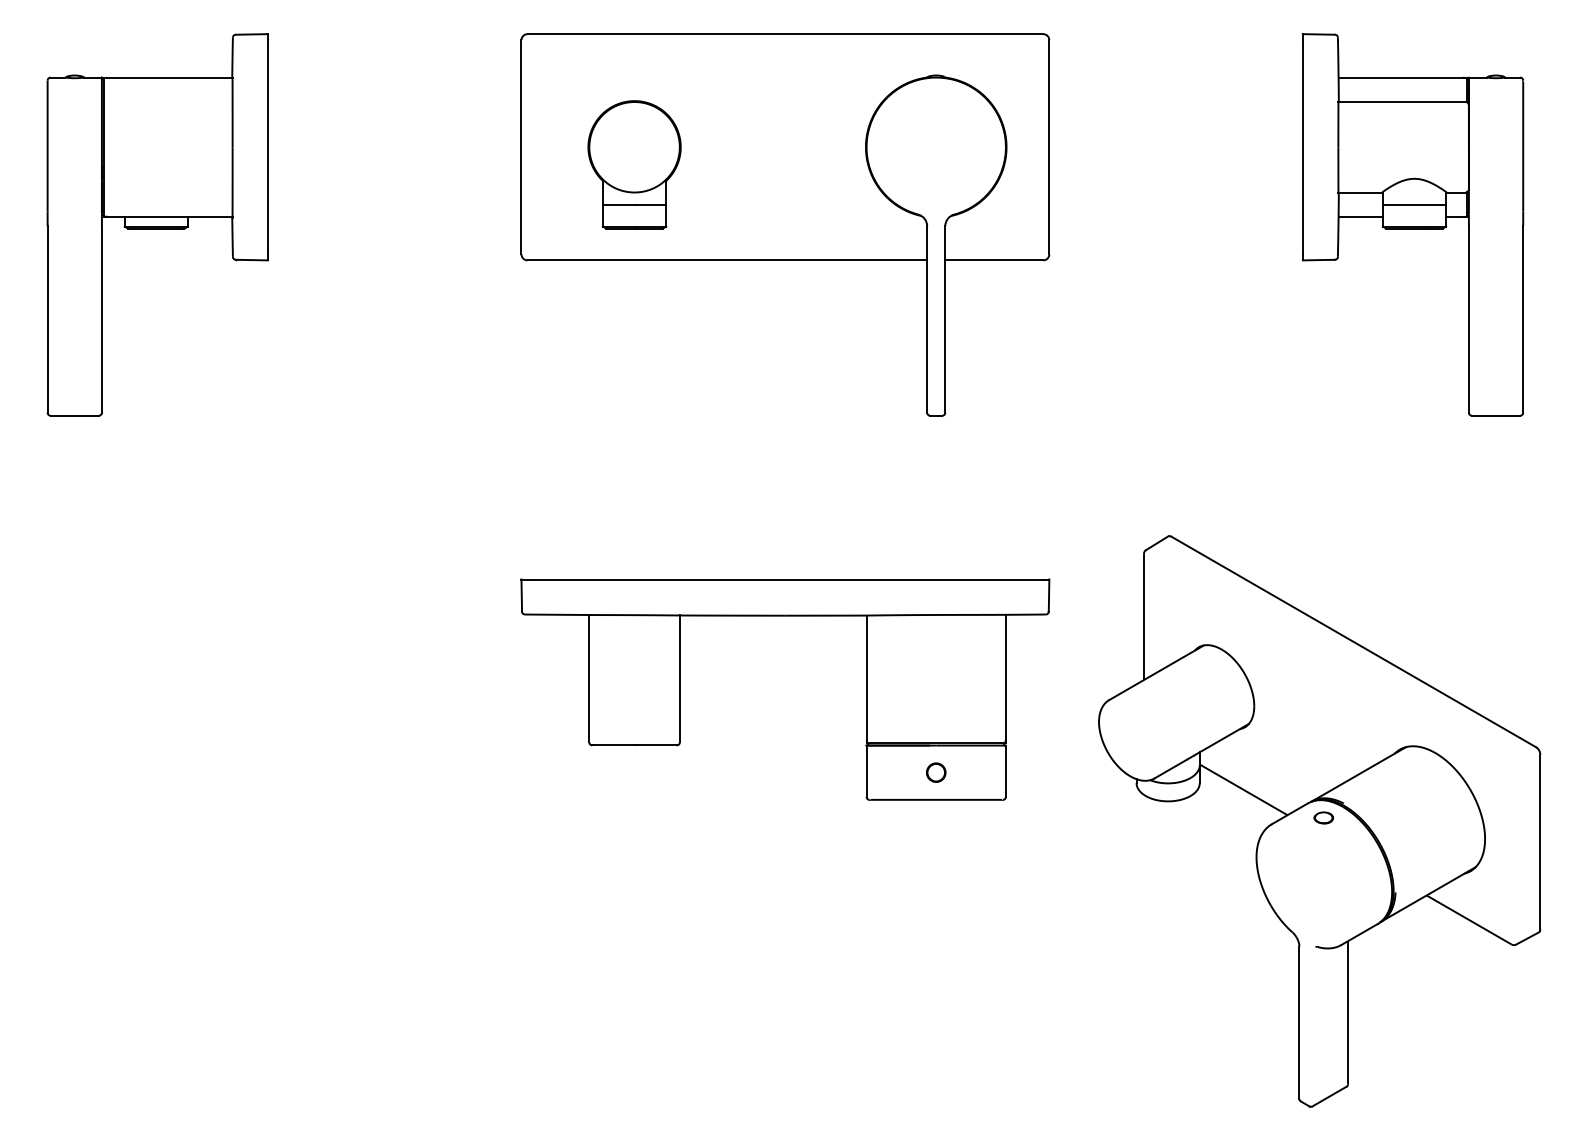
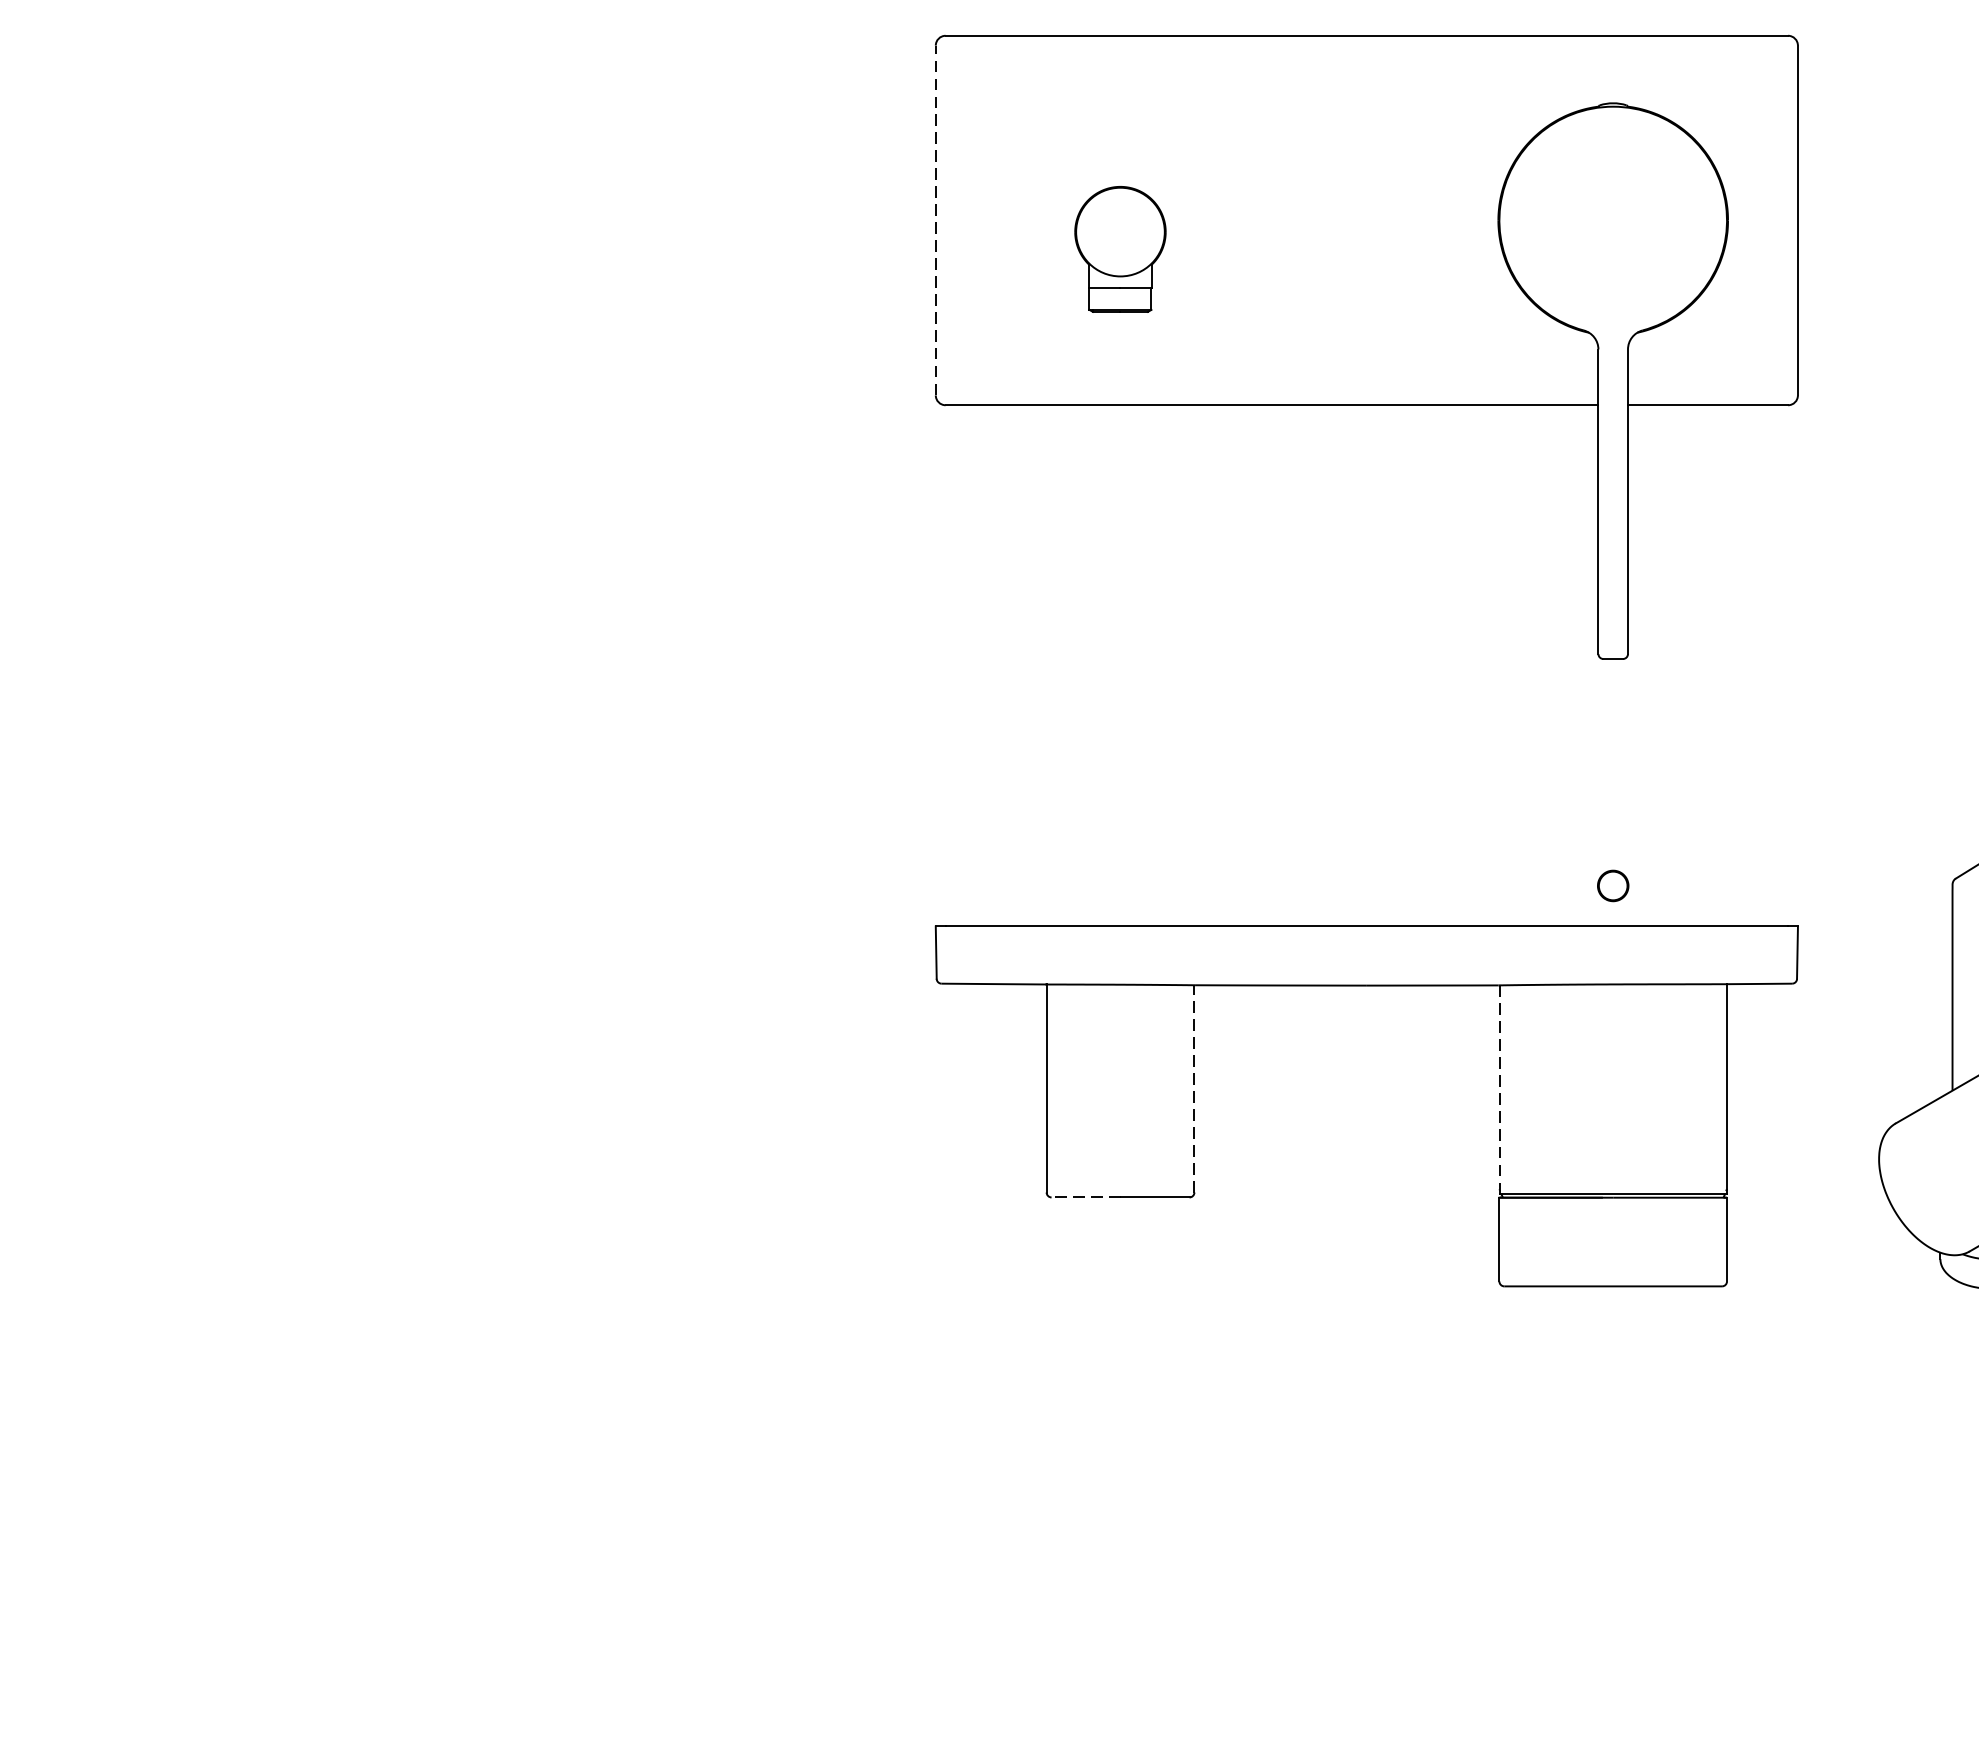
line: (521, 146) -> (935, 219), solid -> dashed
part: (634, 164) -> (1120, 248), size x0.6
part: (157, 224) -> (341, 346), removed
line: (679, 678) -> (1193, 1088), solid -> dashed
line: (866, 678) -> (1499, 1088), solid -> dashed
line: (612, 745) -> (1084, 1197), solid -> dashed
part: (936, 772) -> (1613, 885), moved

